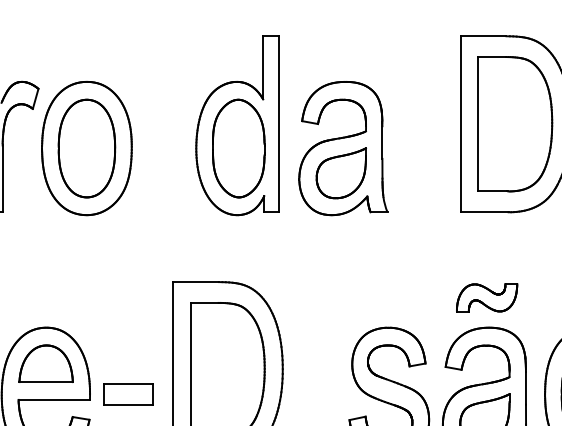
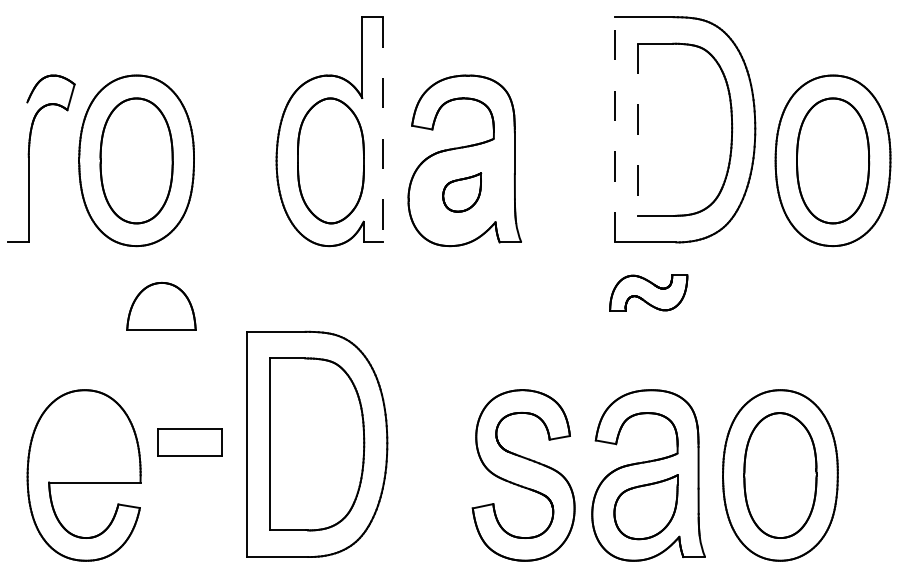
line: (279, 124) -> (382, 129), solid -> dashed
line: (461, 124) -> (615, 129), solid -> dashed
line: (478, 124) -> (637, 130), solid -> dashed
part: (340, 173) -> (461, 192), size x0.6
part: (486, 297) -> (648, 292), moved
part: (46, 363) -> (161, 305), moved
part: (128, 394) -> (189, 442), moved

